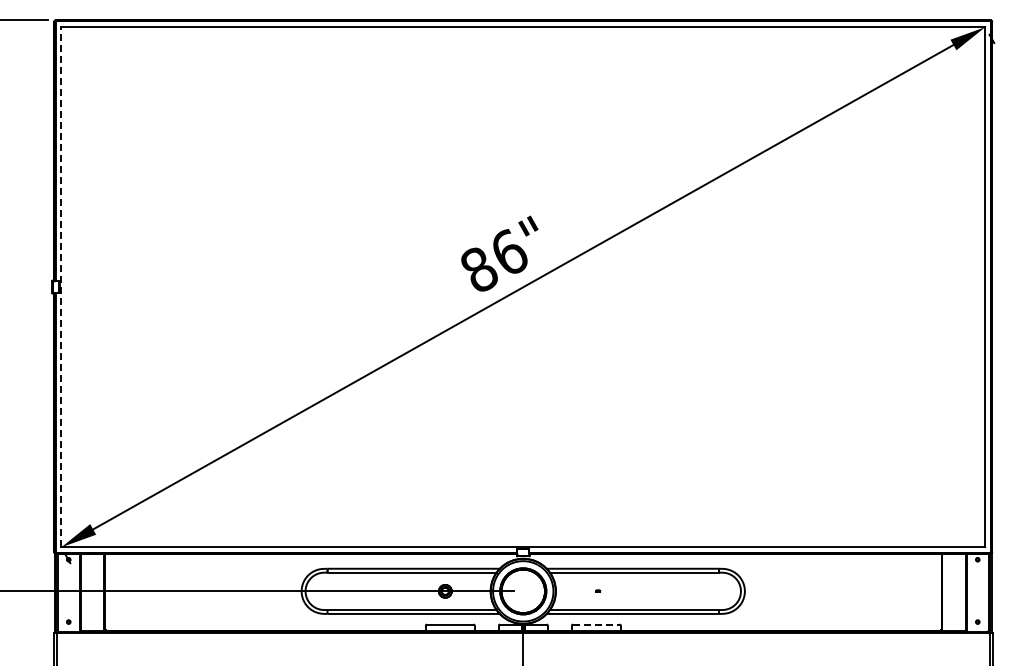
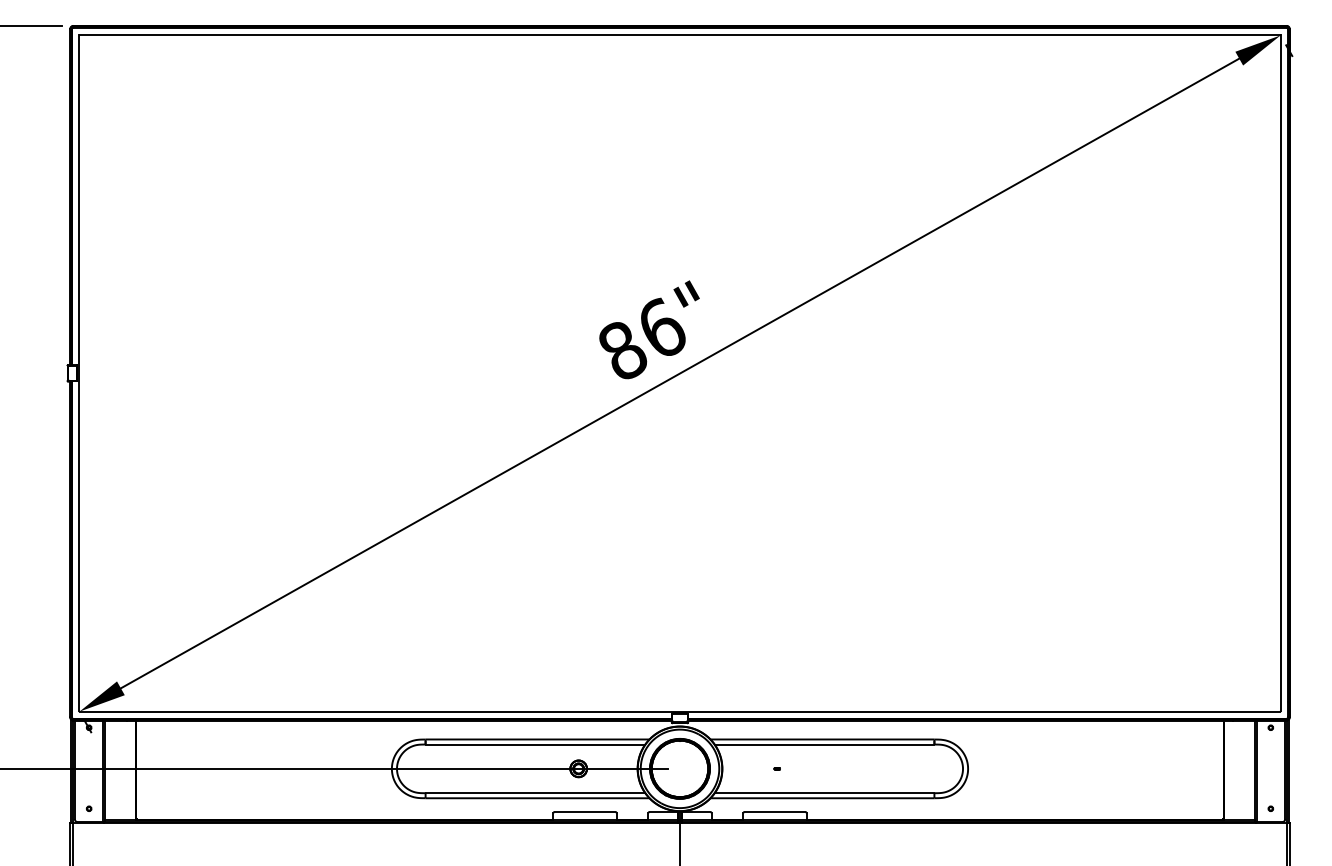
line: (61, 287) -> (79, 373), dashed -> solid
line: (596, 624) -> (775, 811), dashed -> solid

